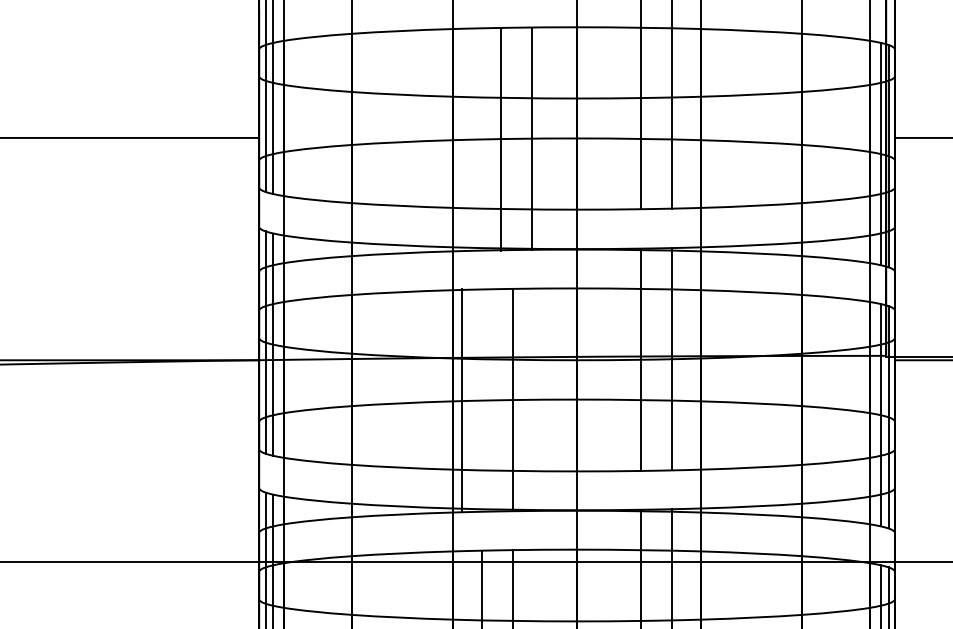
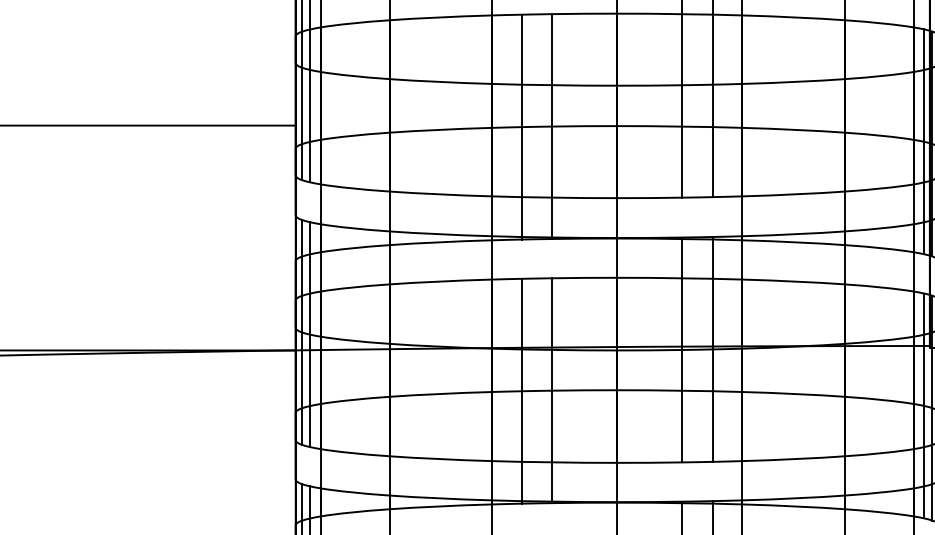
line: (531, 138) -> (552, 126), moved
line: (501, 139) -> (521, 127), moved
line: (462, 400) -> (521, 391), moved

